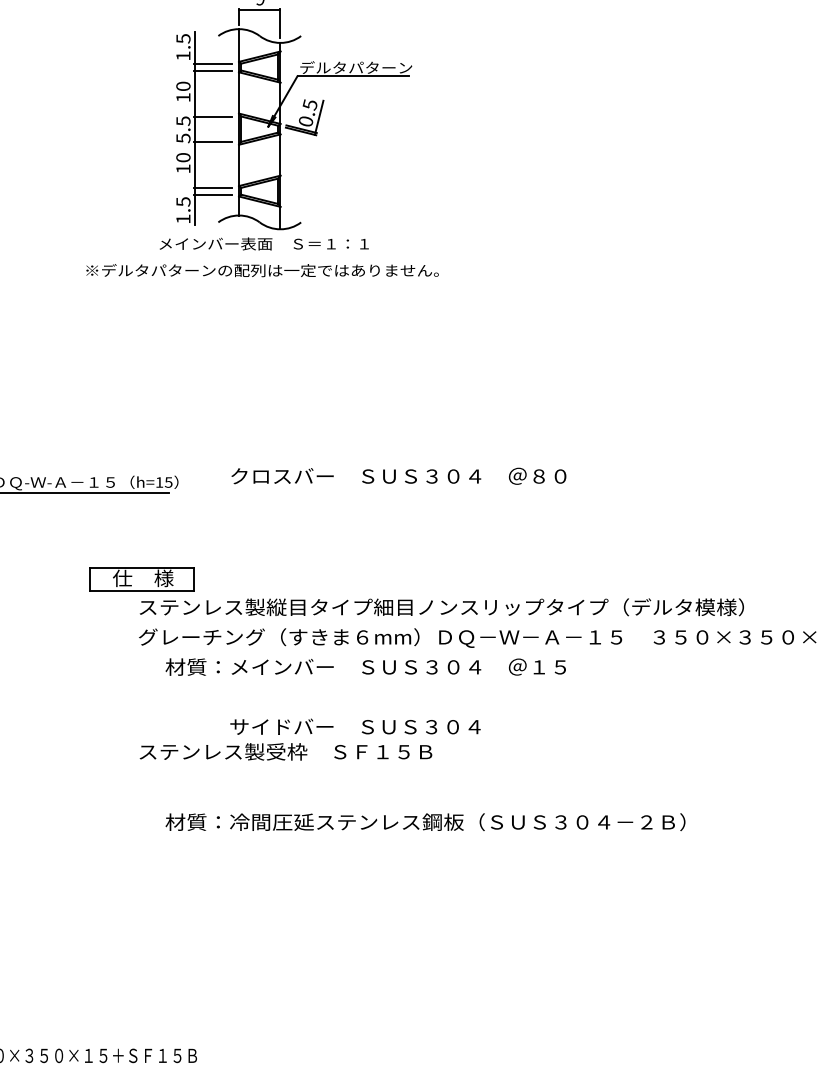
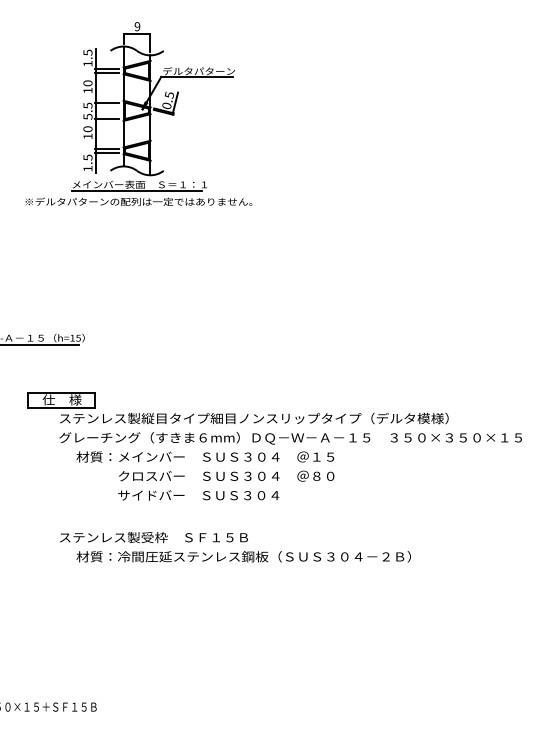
line: (260, 254) -> (137, 191), added
text: (398, 475) -> (226, 475), moved
text: (285, 751) -> (153, 537), moved

